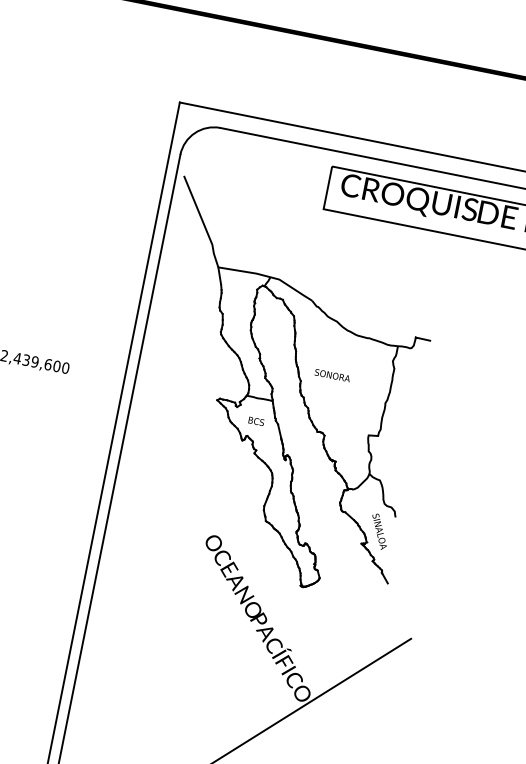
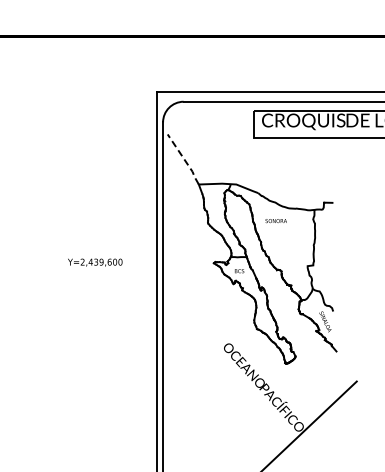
line: (202, 223) -> (184, 160), solid -> dashed
text: (331, 376) -> (275, 221), moved

